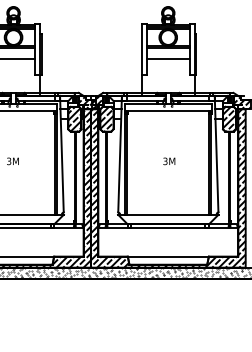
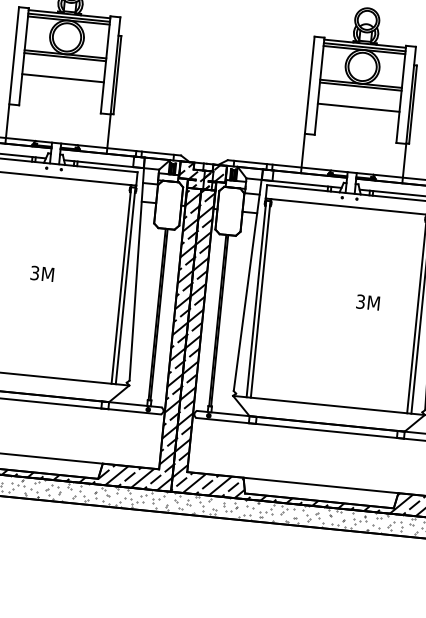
hatch: (74, 118) -> (168, 203), removed
hatch: (106, 118) -> (229, 209), removed
text: (169, 161) -> (368, 302), moved

